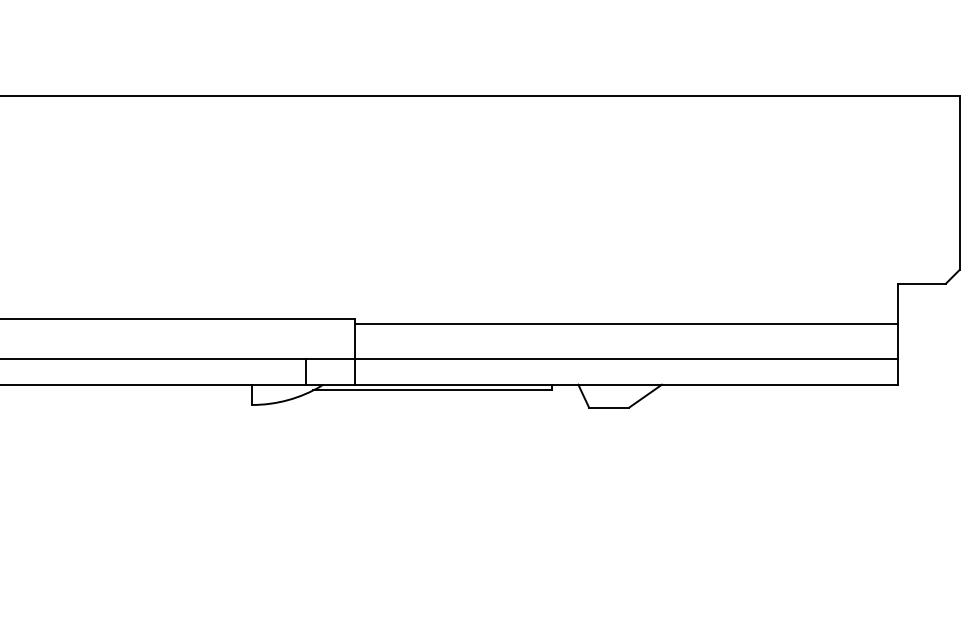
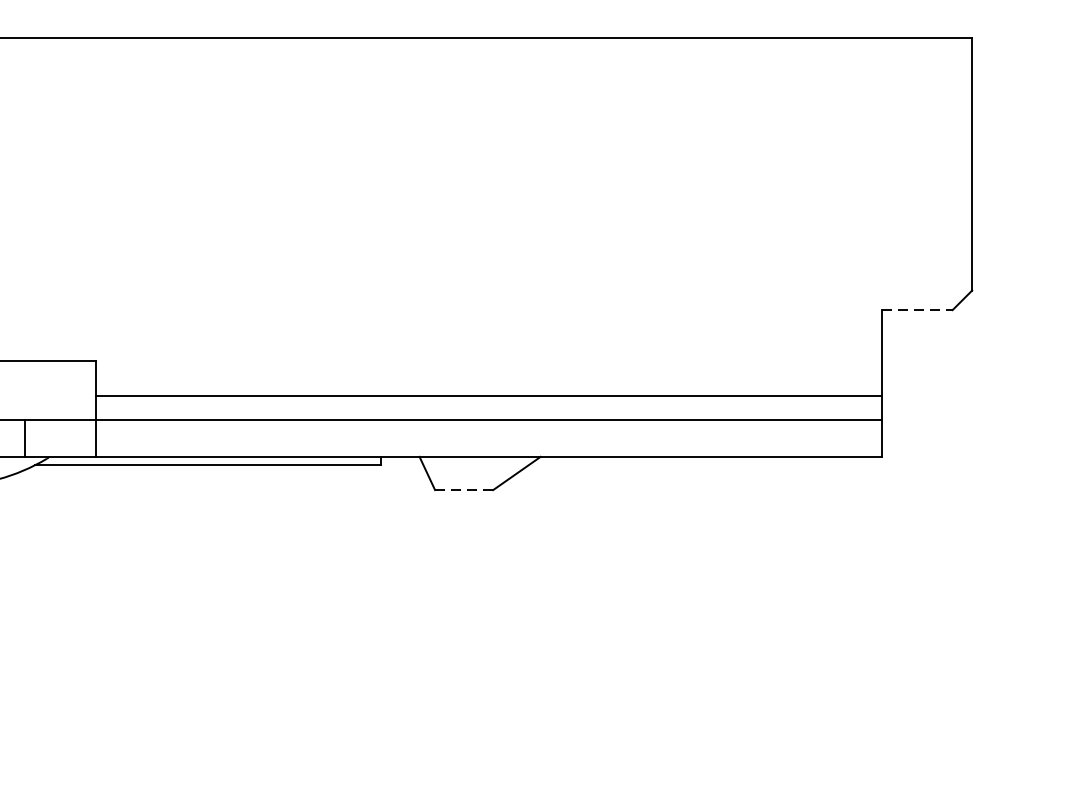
line: (922, 283) -> (918, 310), solid -> dashed
line: (625, 323) -> (487, 395), moved
line: (609, 407) -> (464, 489), solid -> dashed

